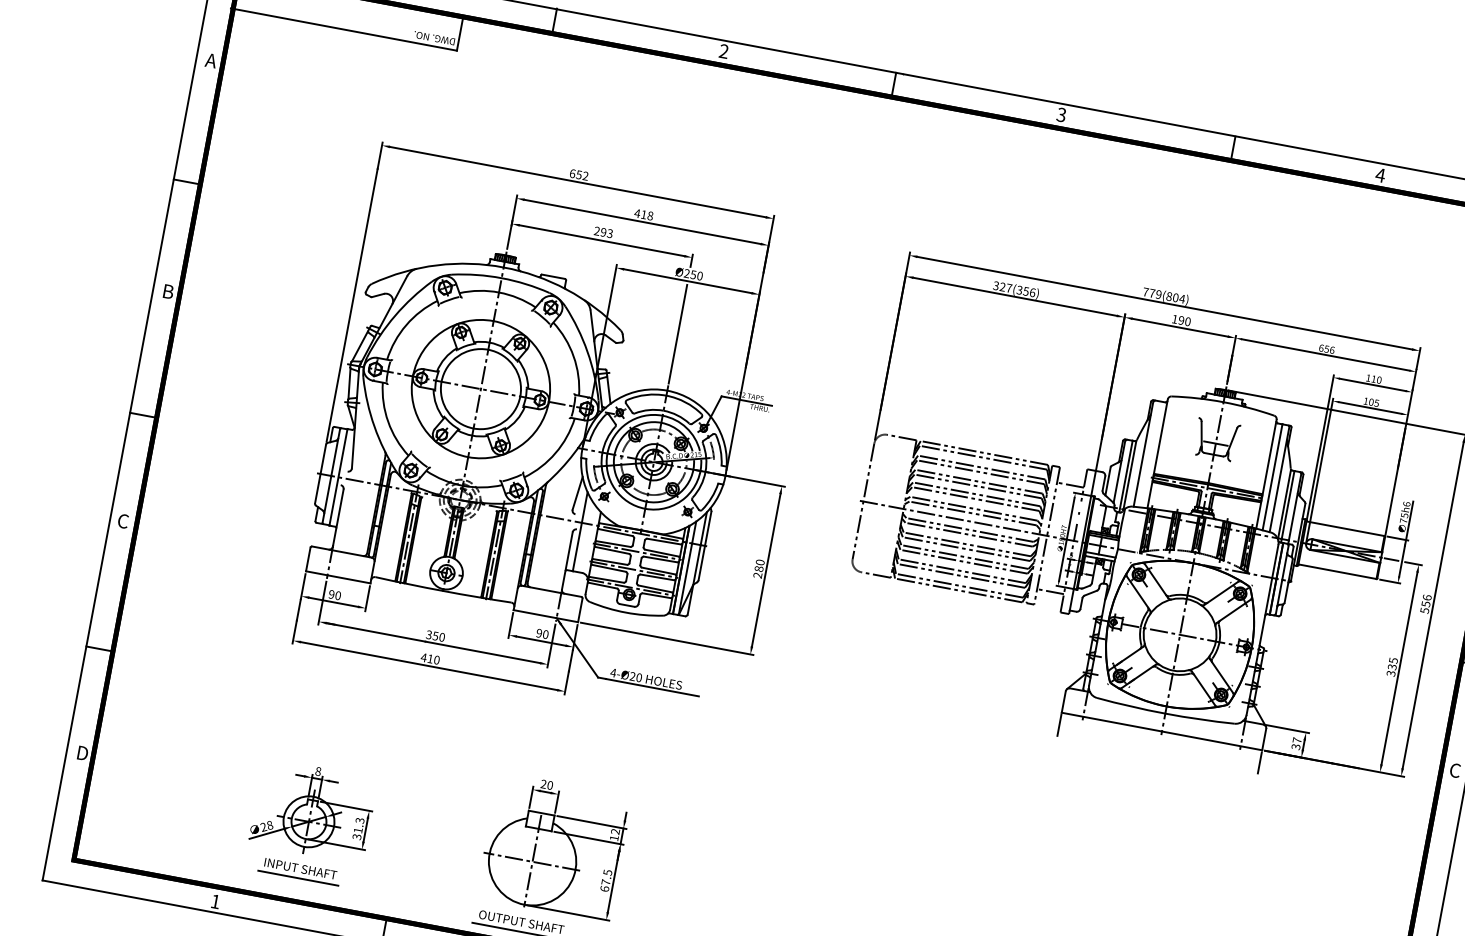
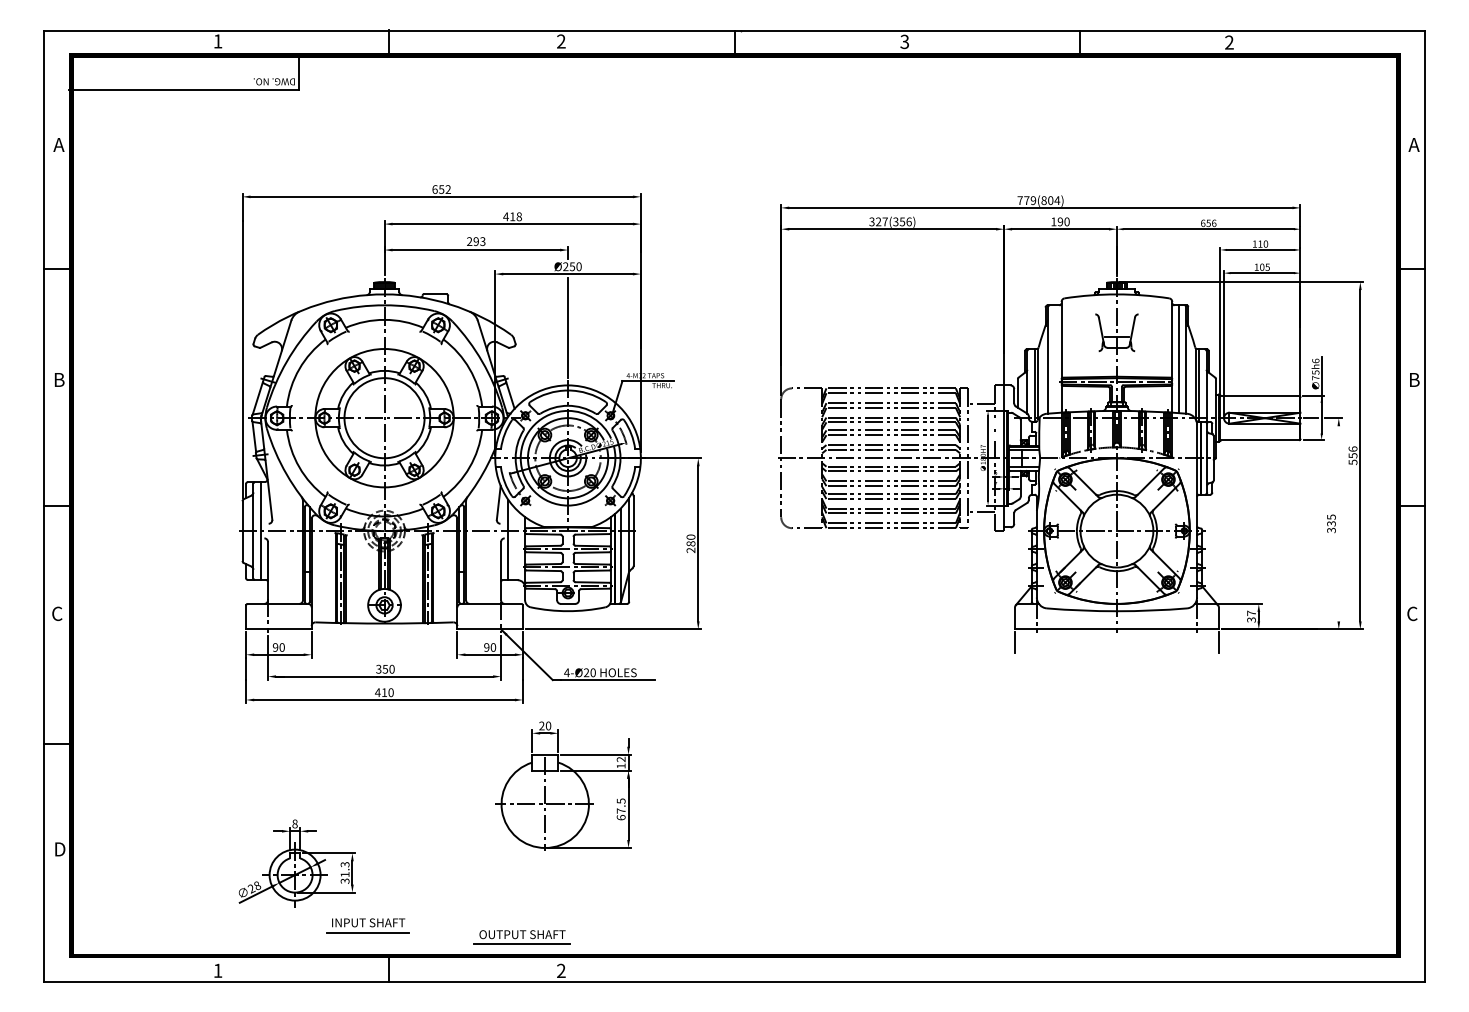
text: (1380, 175) -> (1229, 42), 4 -> 2
line: (1399, 668) -> (1338, 523), removed
part: (553, 846) -> (563, 785), moved
part: (299, 871) -> (367, 925), moved

